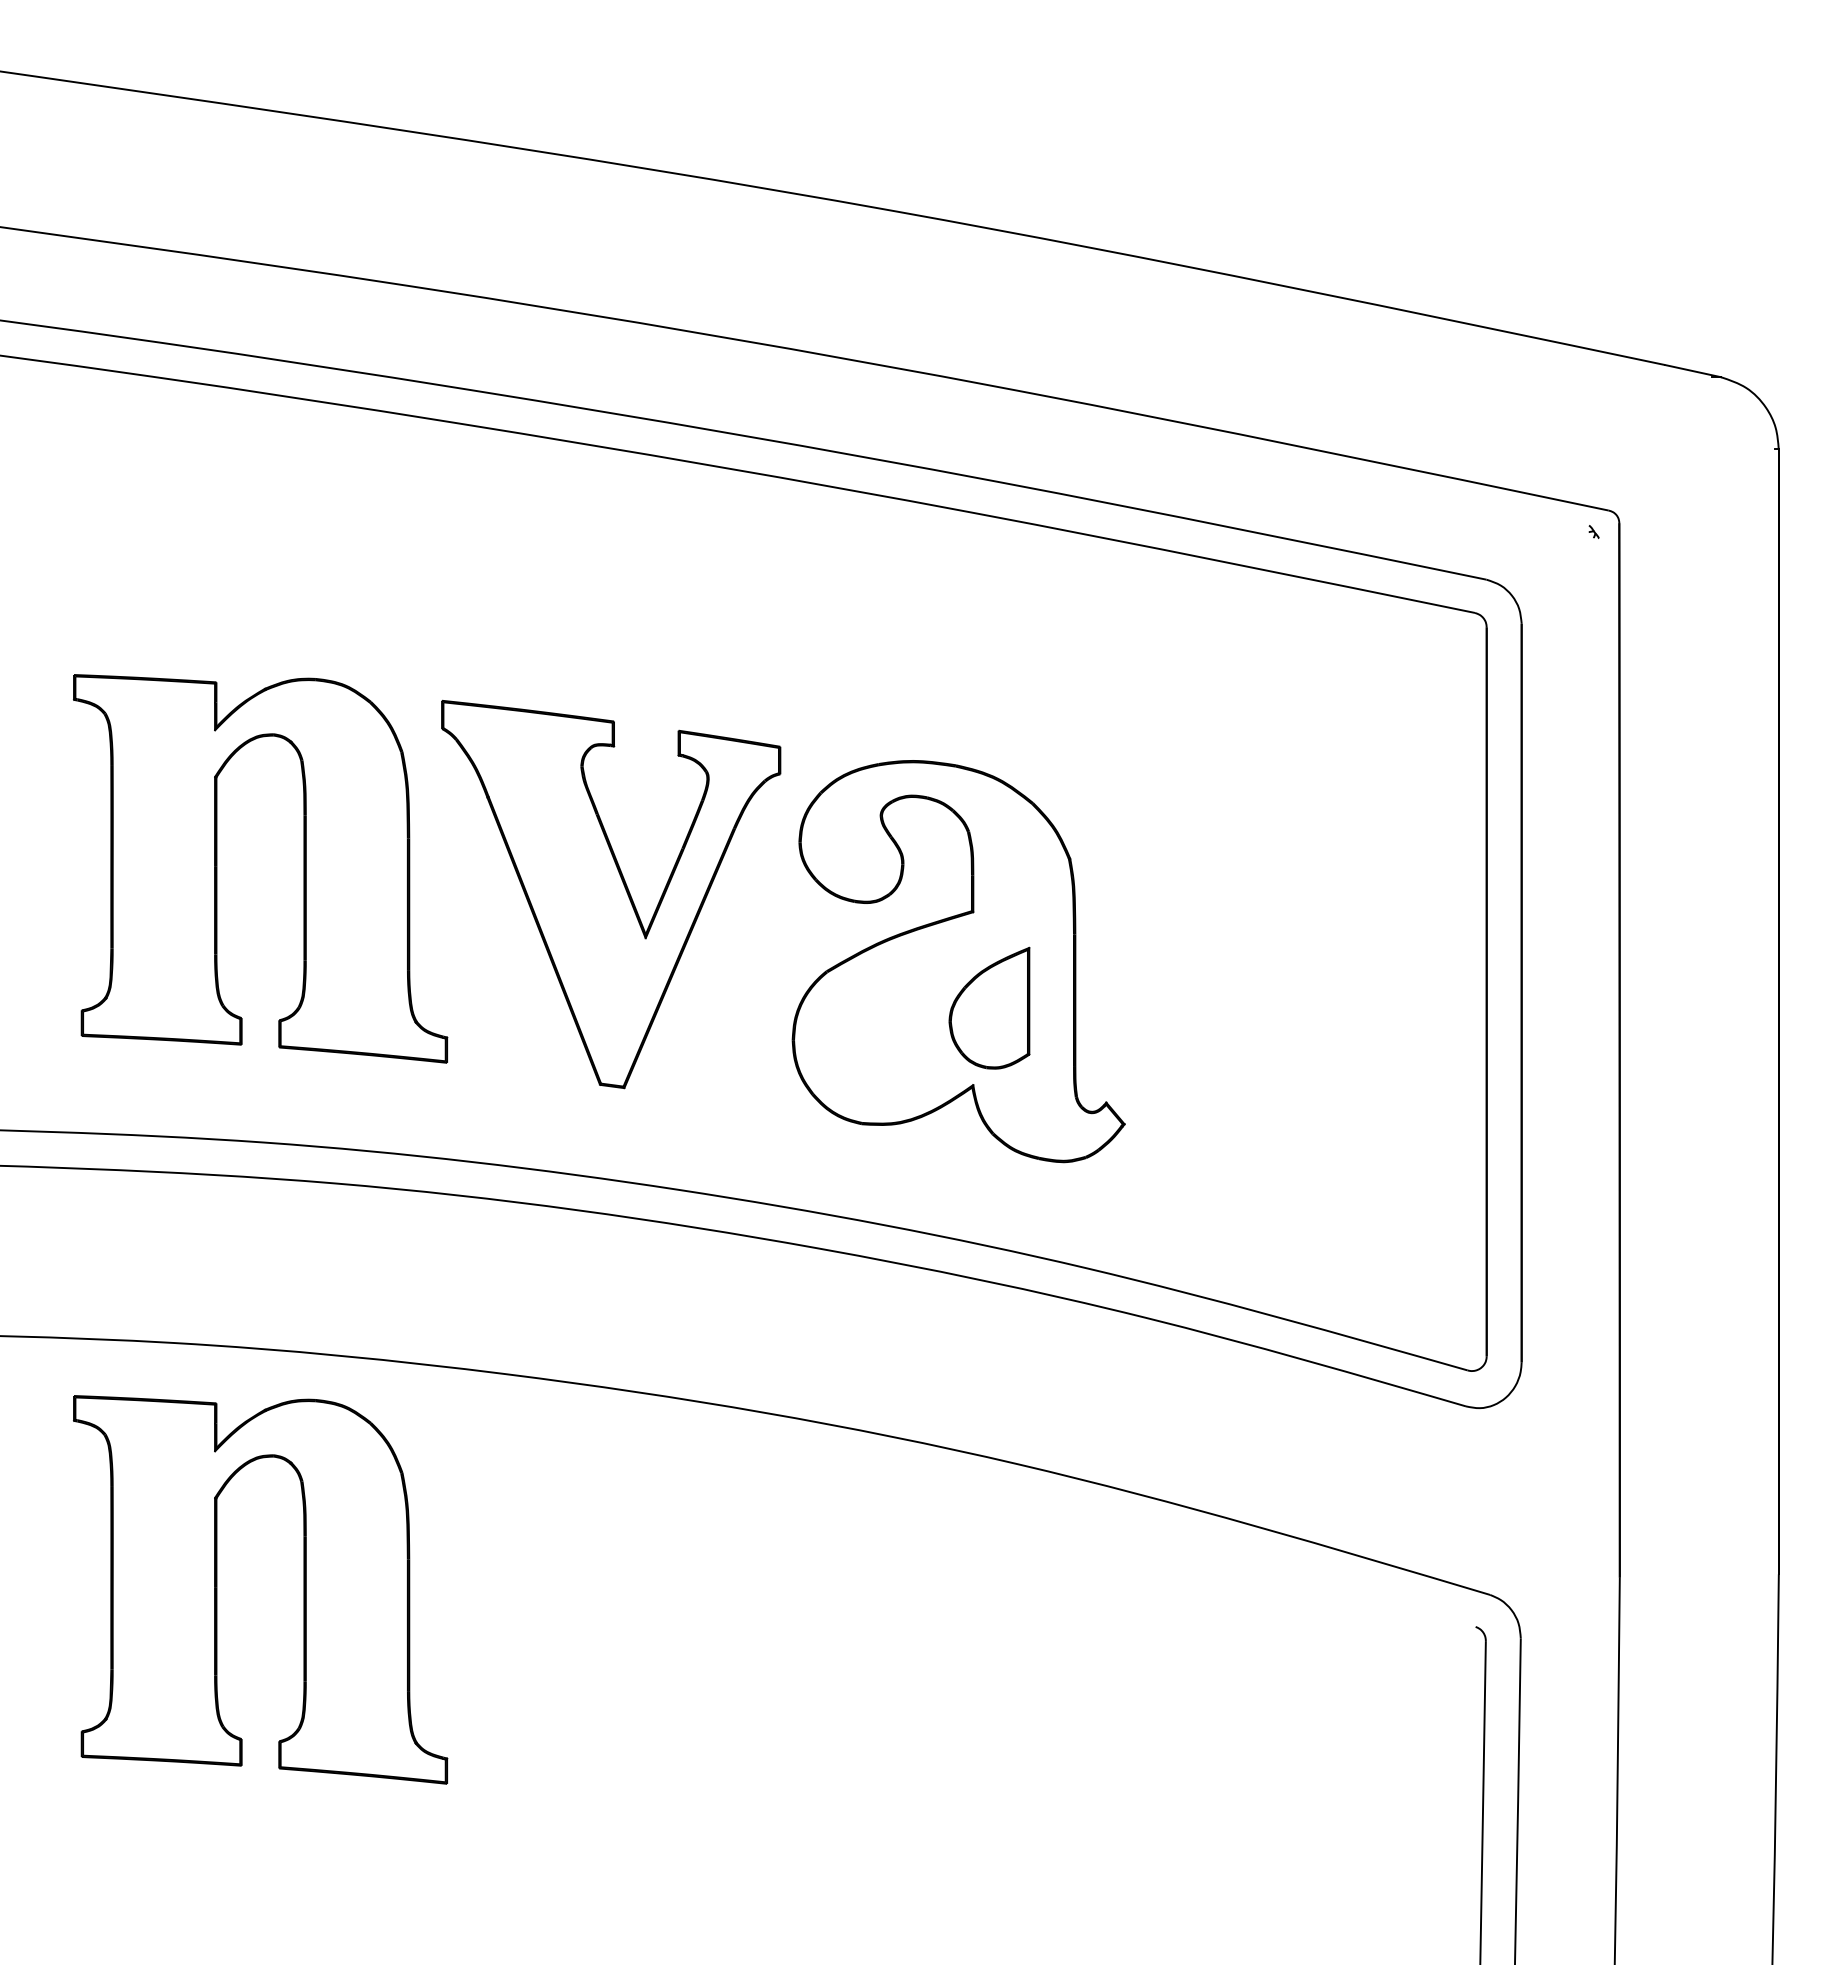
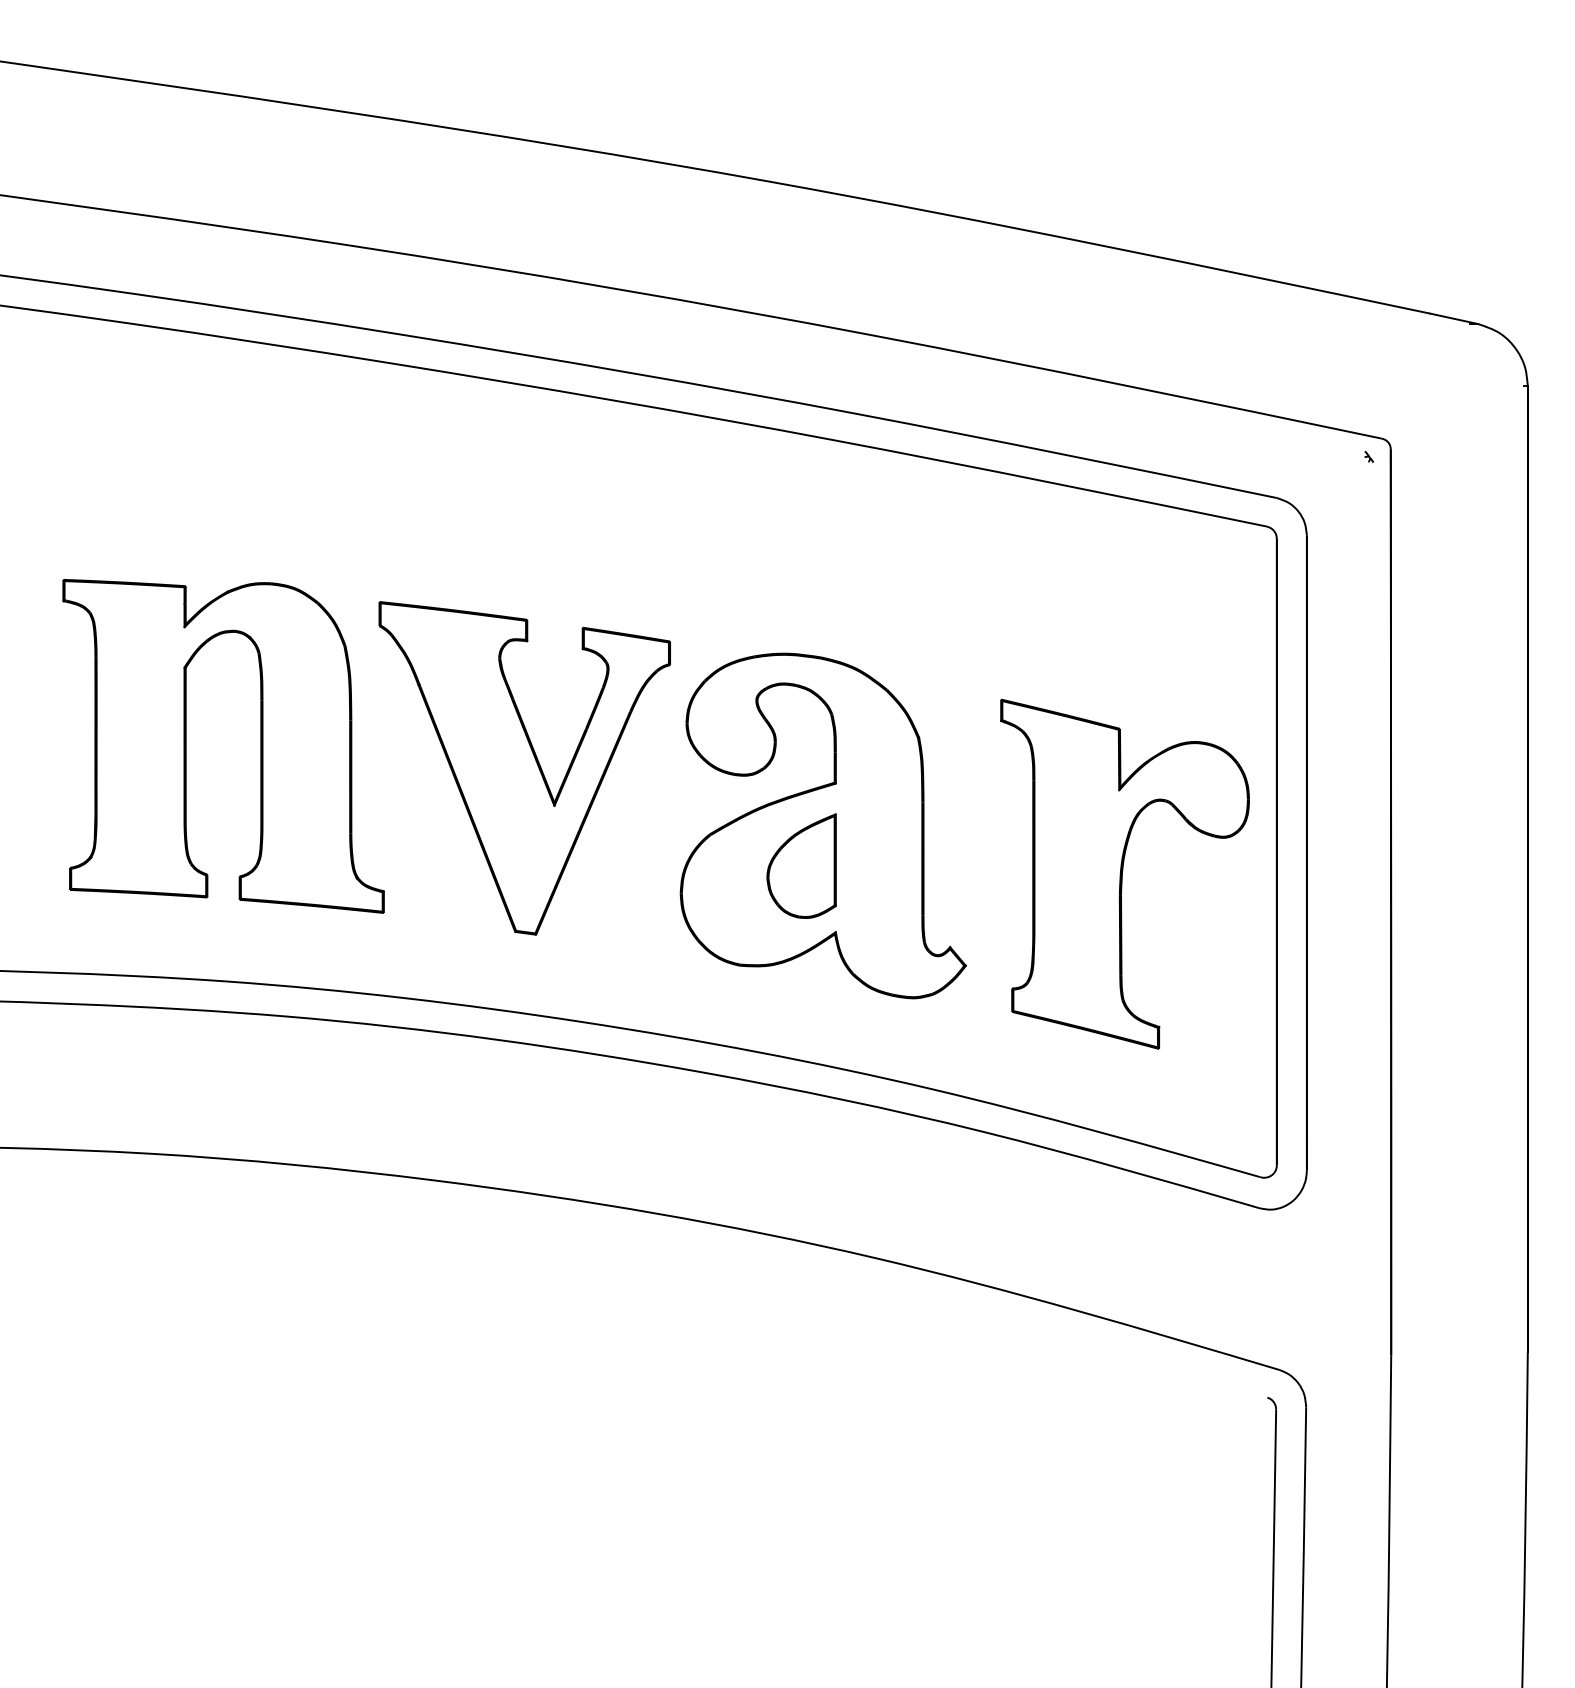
part: (989, 1007) -> (801, 865), moved
part: (1309, 1017) -> (1124, 874), added
part: (217, 1589) -> (186, 1365), removed

